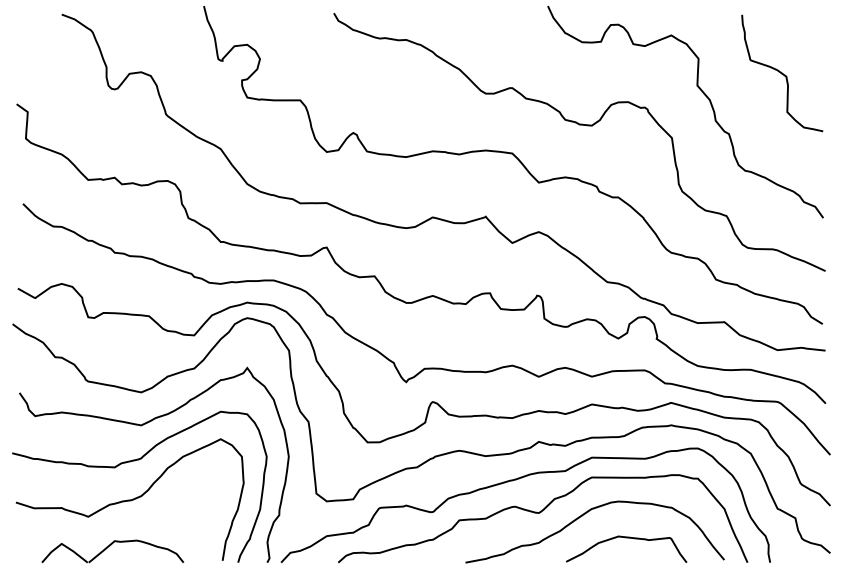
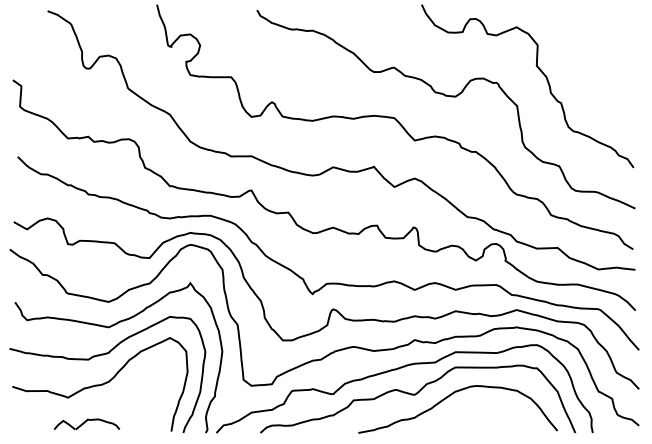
curve: (781, 73) -> (601, 56), removed
curve: (626, 538) -> (482, 414), removed
part: (112, 551) -> (86, 424), size x0.6

